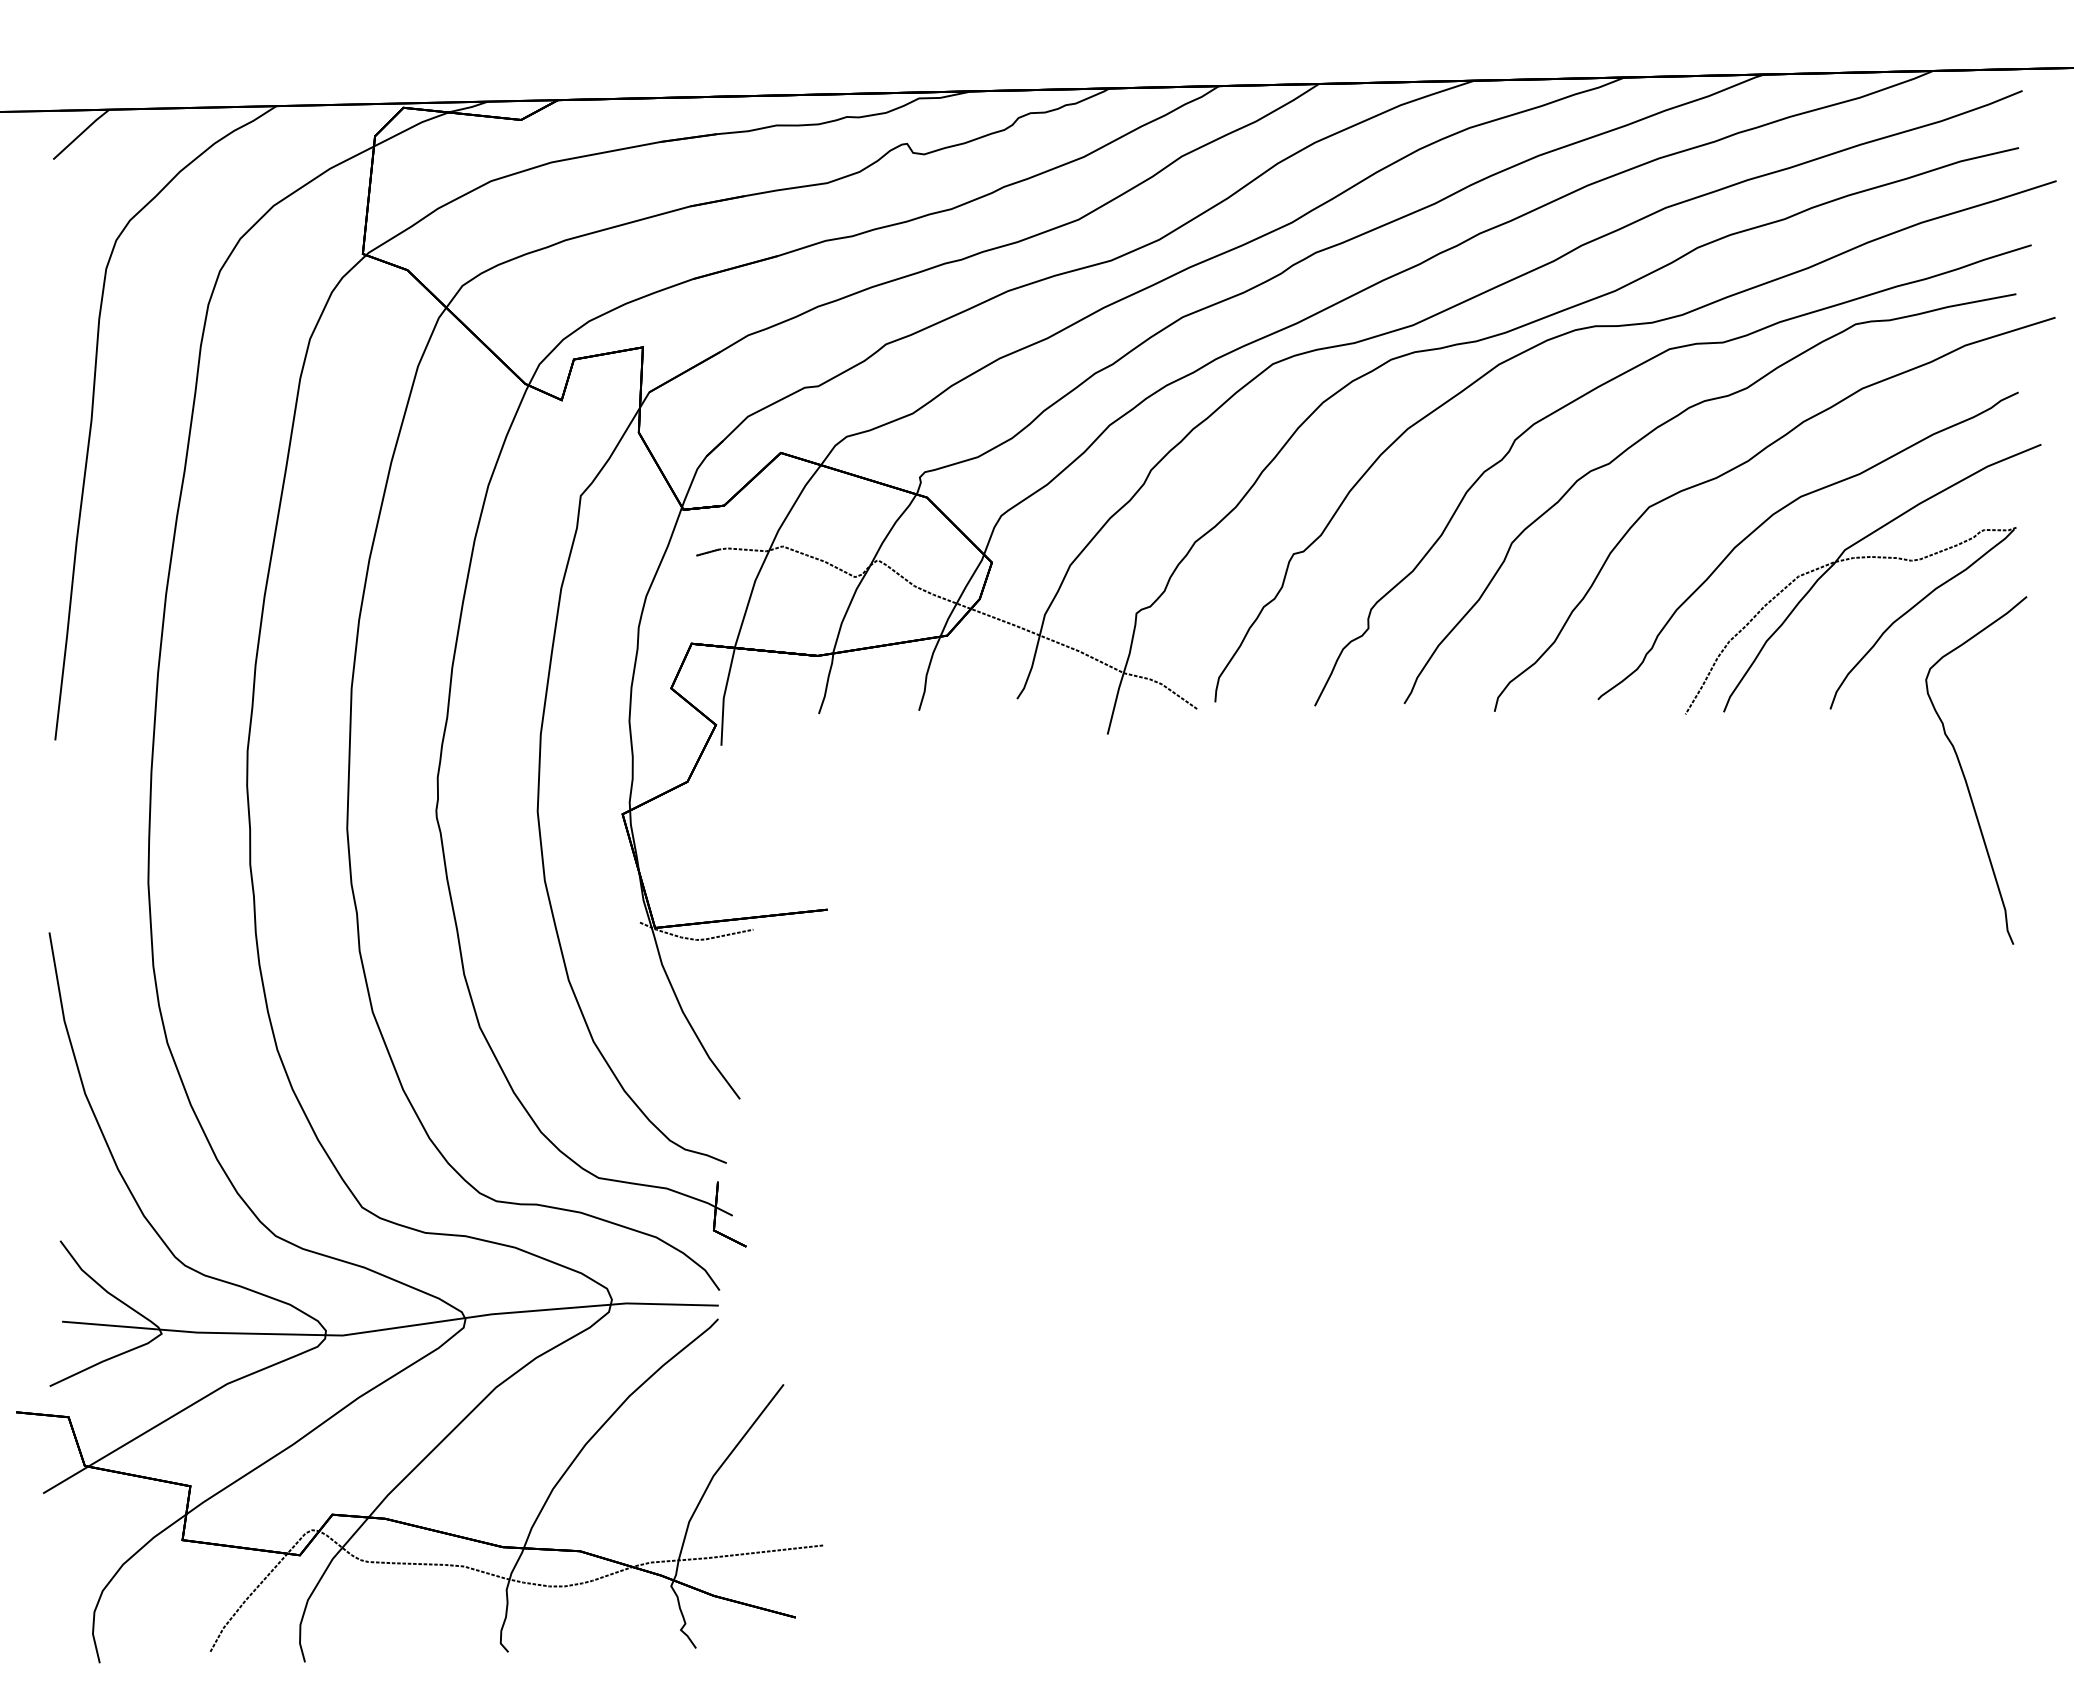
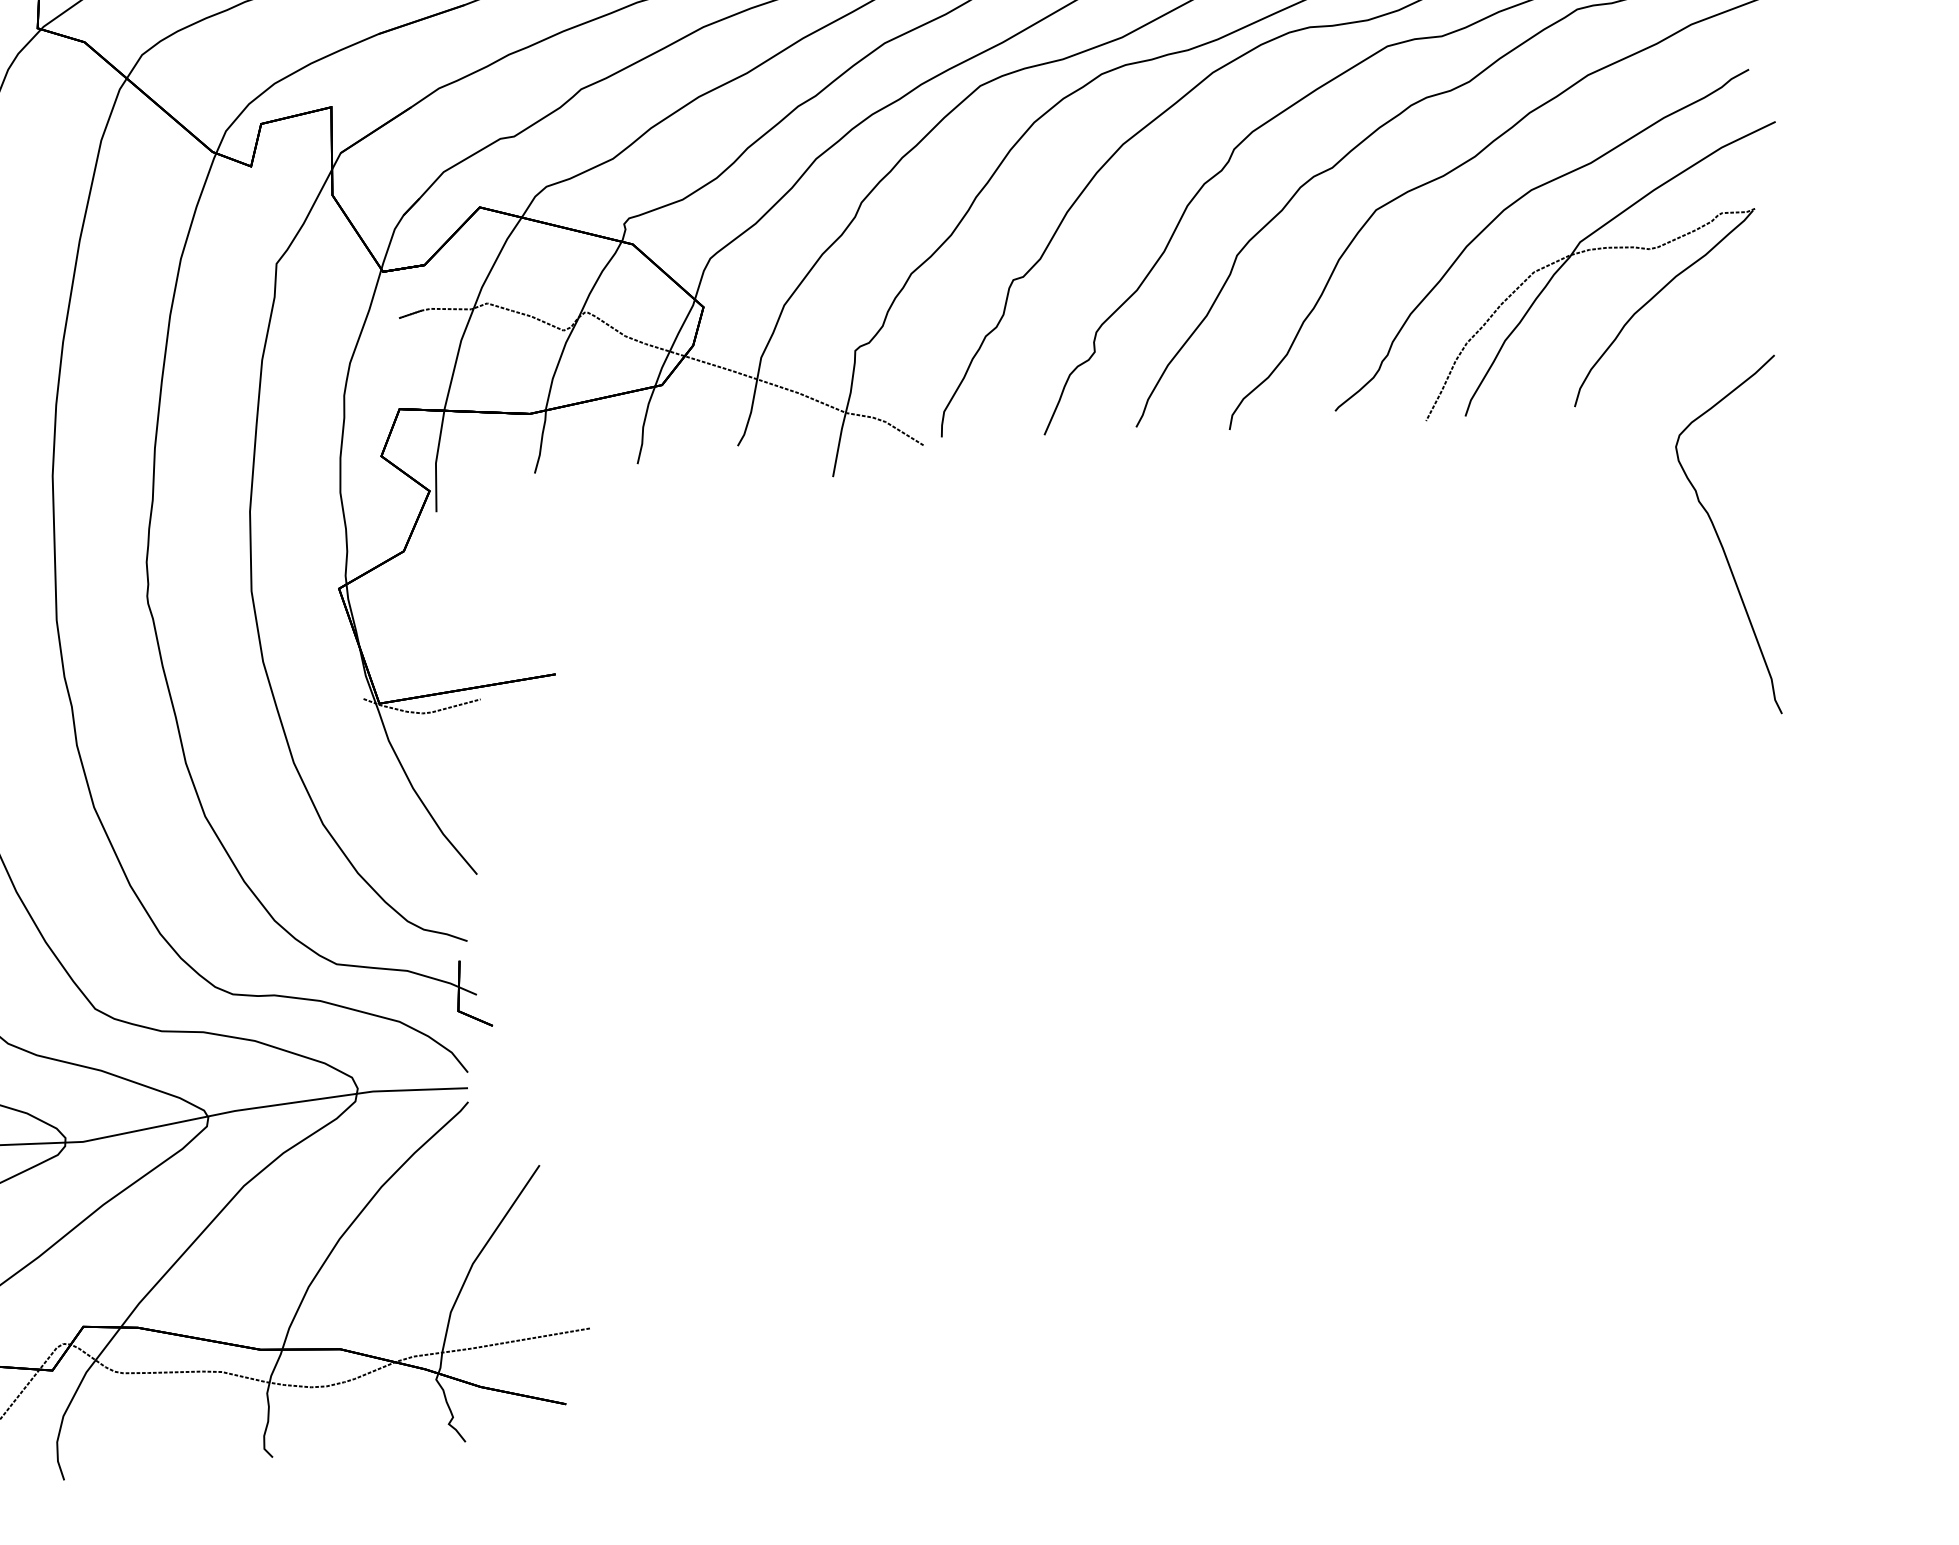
curve: (1964, 773) -> (1721, 540), moved

